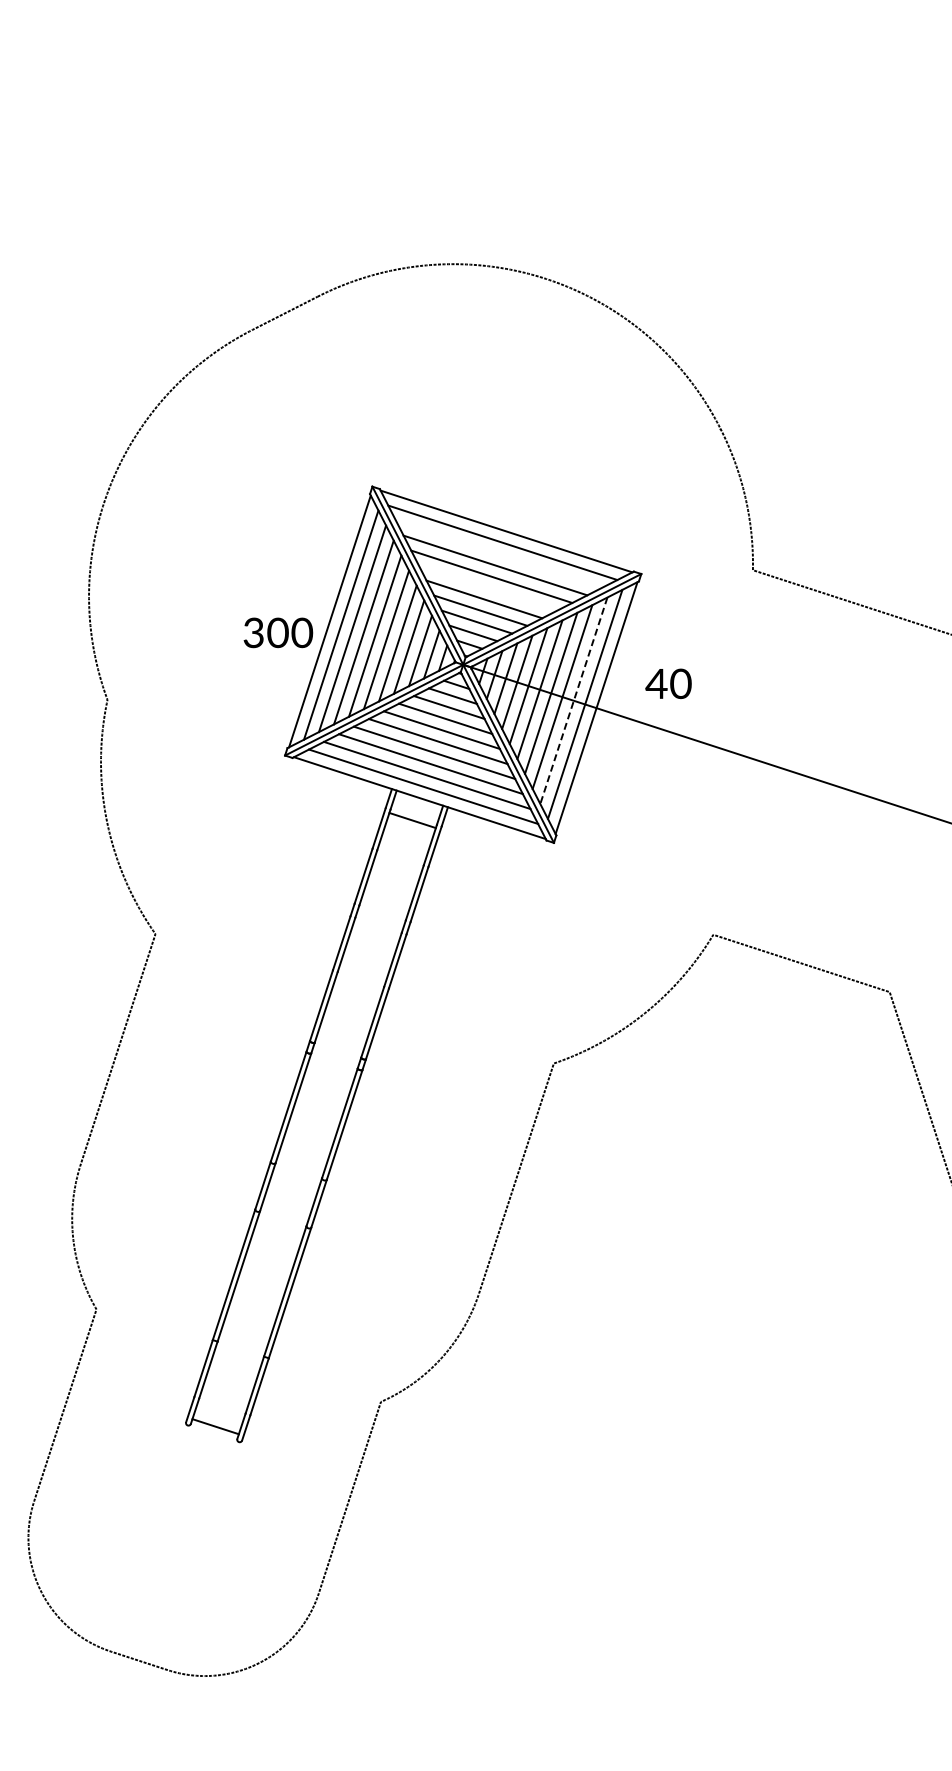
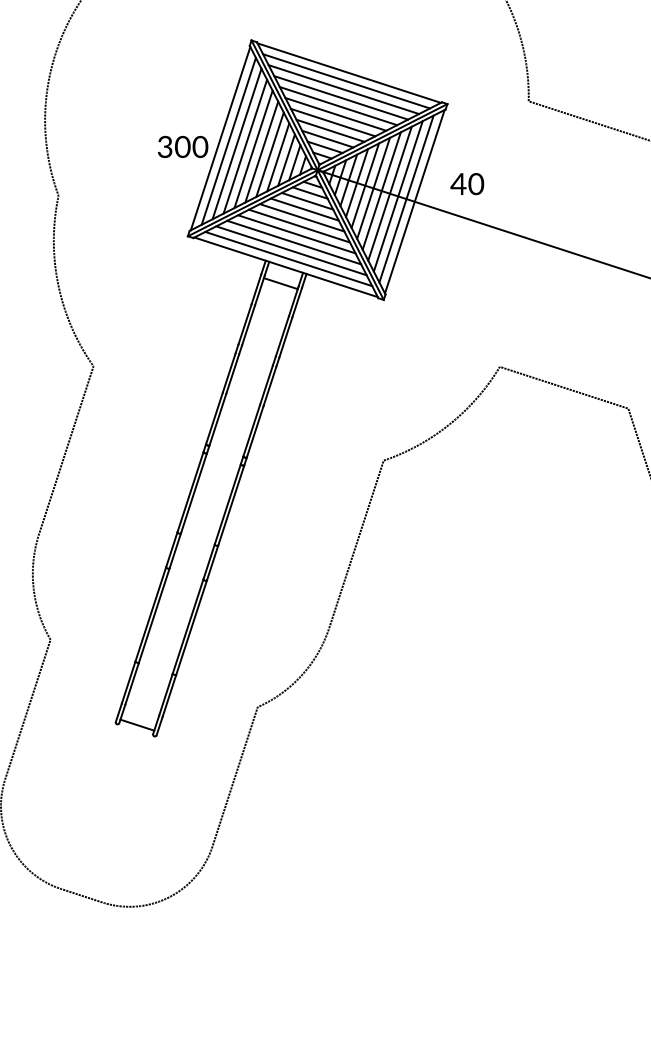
line: (498, 553) -> (343, 89), added
line: (487, 587) -> (335, 113), added
line: (573, 700) -> (398, 196), dashed -> solid

